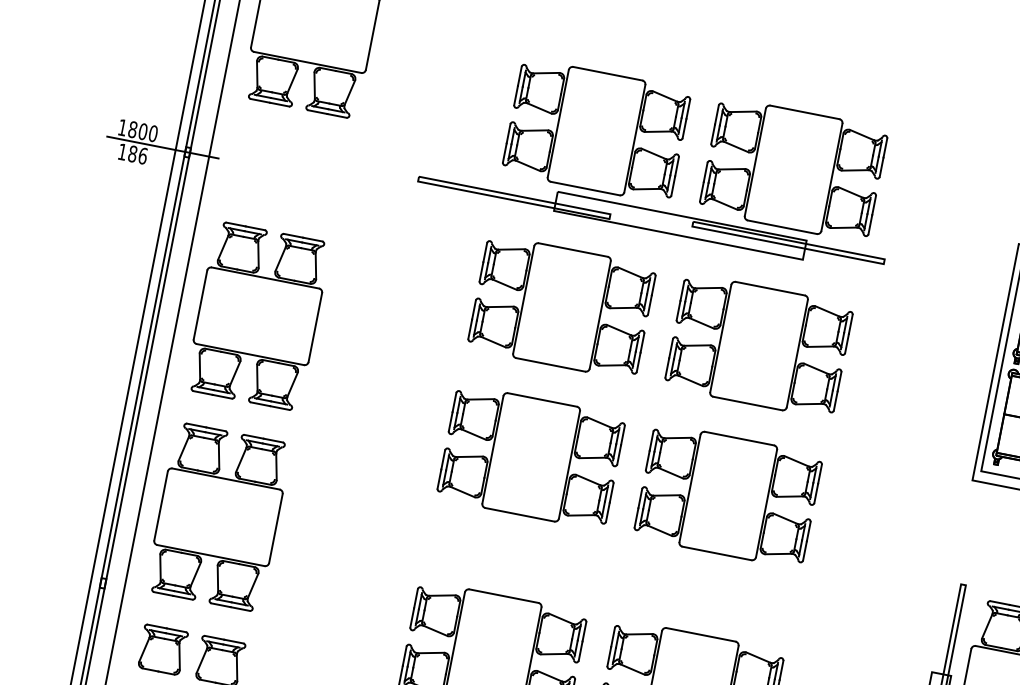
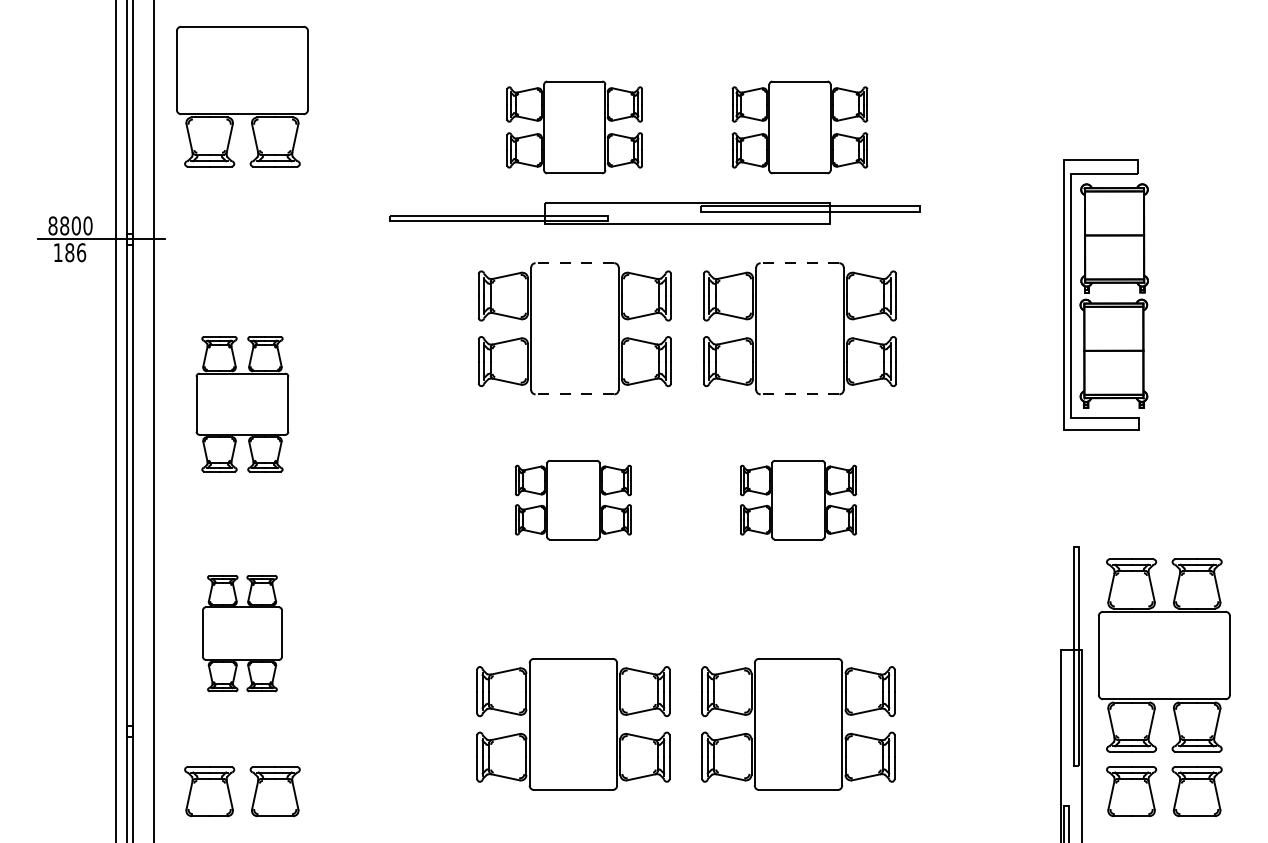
text: (122, 127) -> (52, 225), 1800 -> 8800
part: (596, 131) -> (574, 127), size x0.7
part: (793, 169) -> (799, 127), size x0.7
line: (572, 250) -> (574, 263), solid -> dashed
line: (769, 288) -> (799, 263), solid -> dashed
part: (257, 316) -> (242, 404), size x0.7
line: (550, 364) -> (574, 394), solid -> dashed
line: (747, 403) -> (799, 394), solid -> dashed
part: (531, 456) -> (573, 499), size x0.6
part: (728, 495) -> (798, 499), size x0.6
part: (218, 517) -> (242, 633), size x0.6

